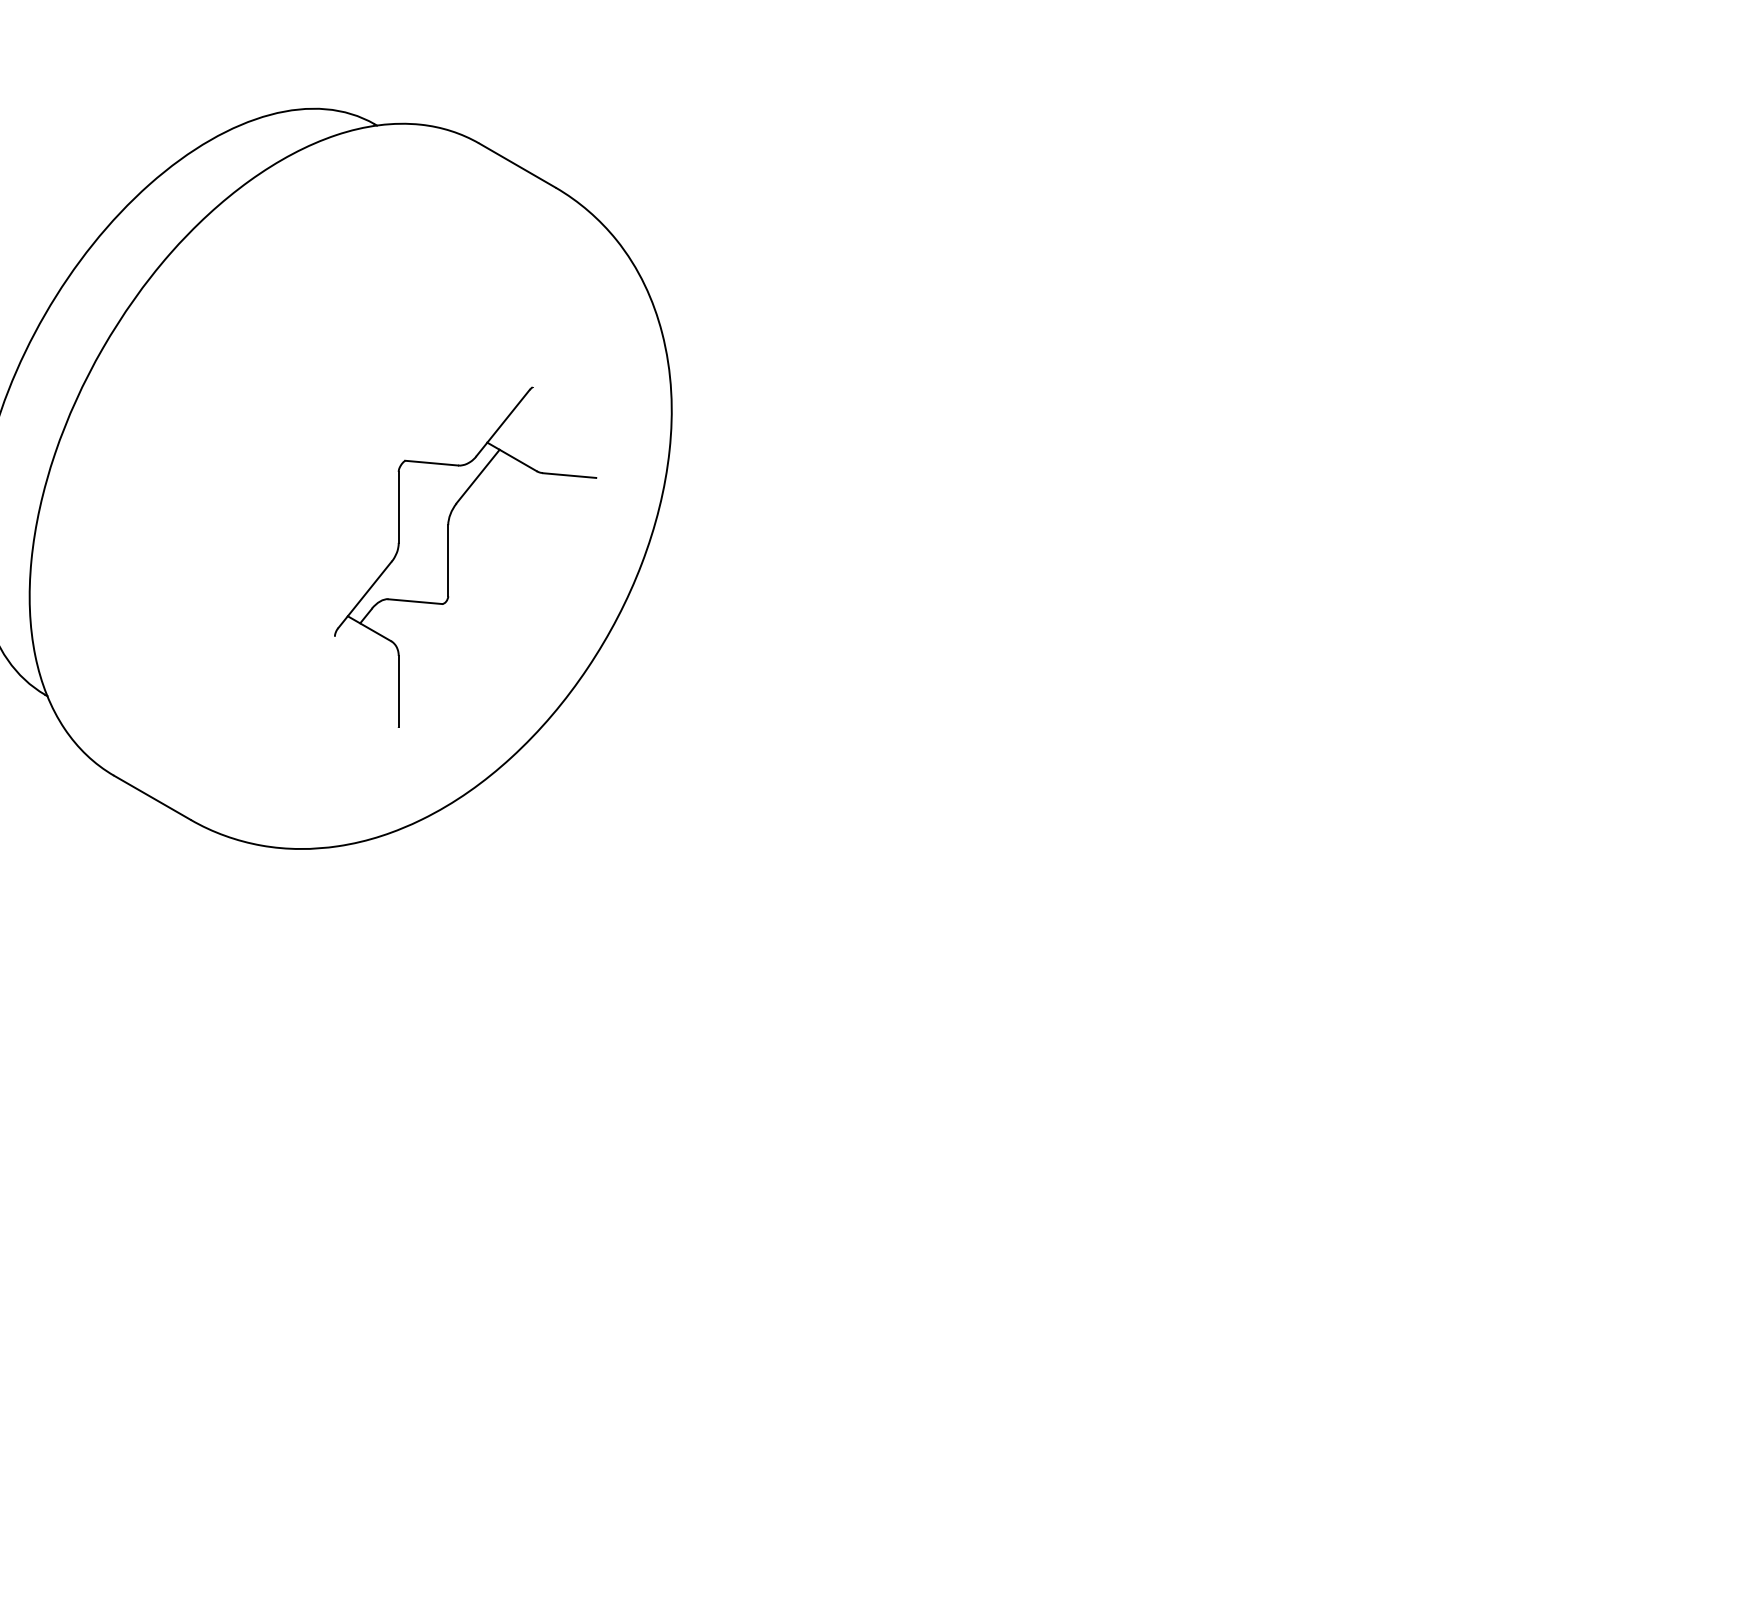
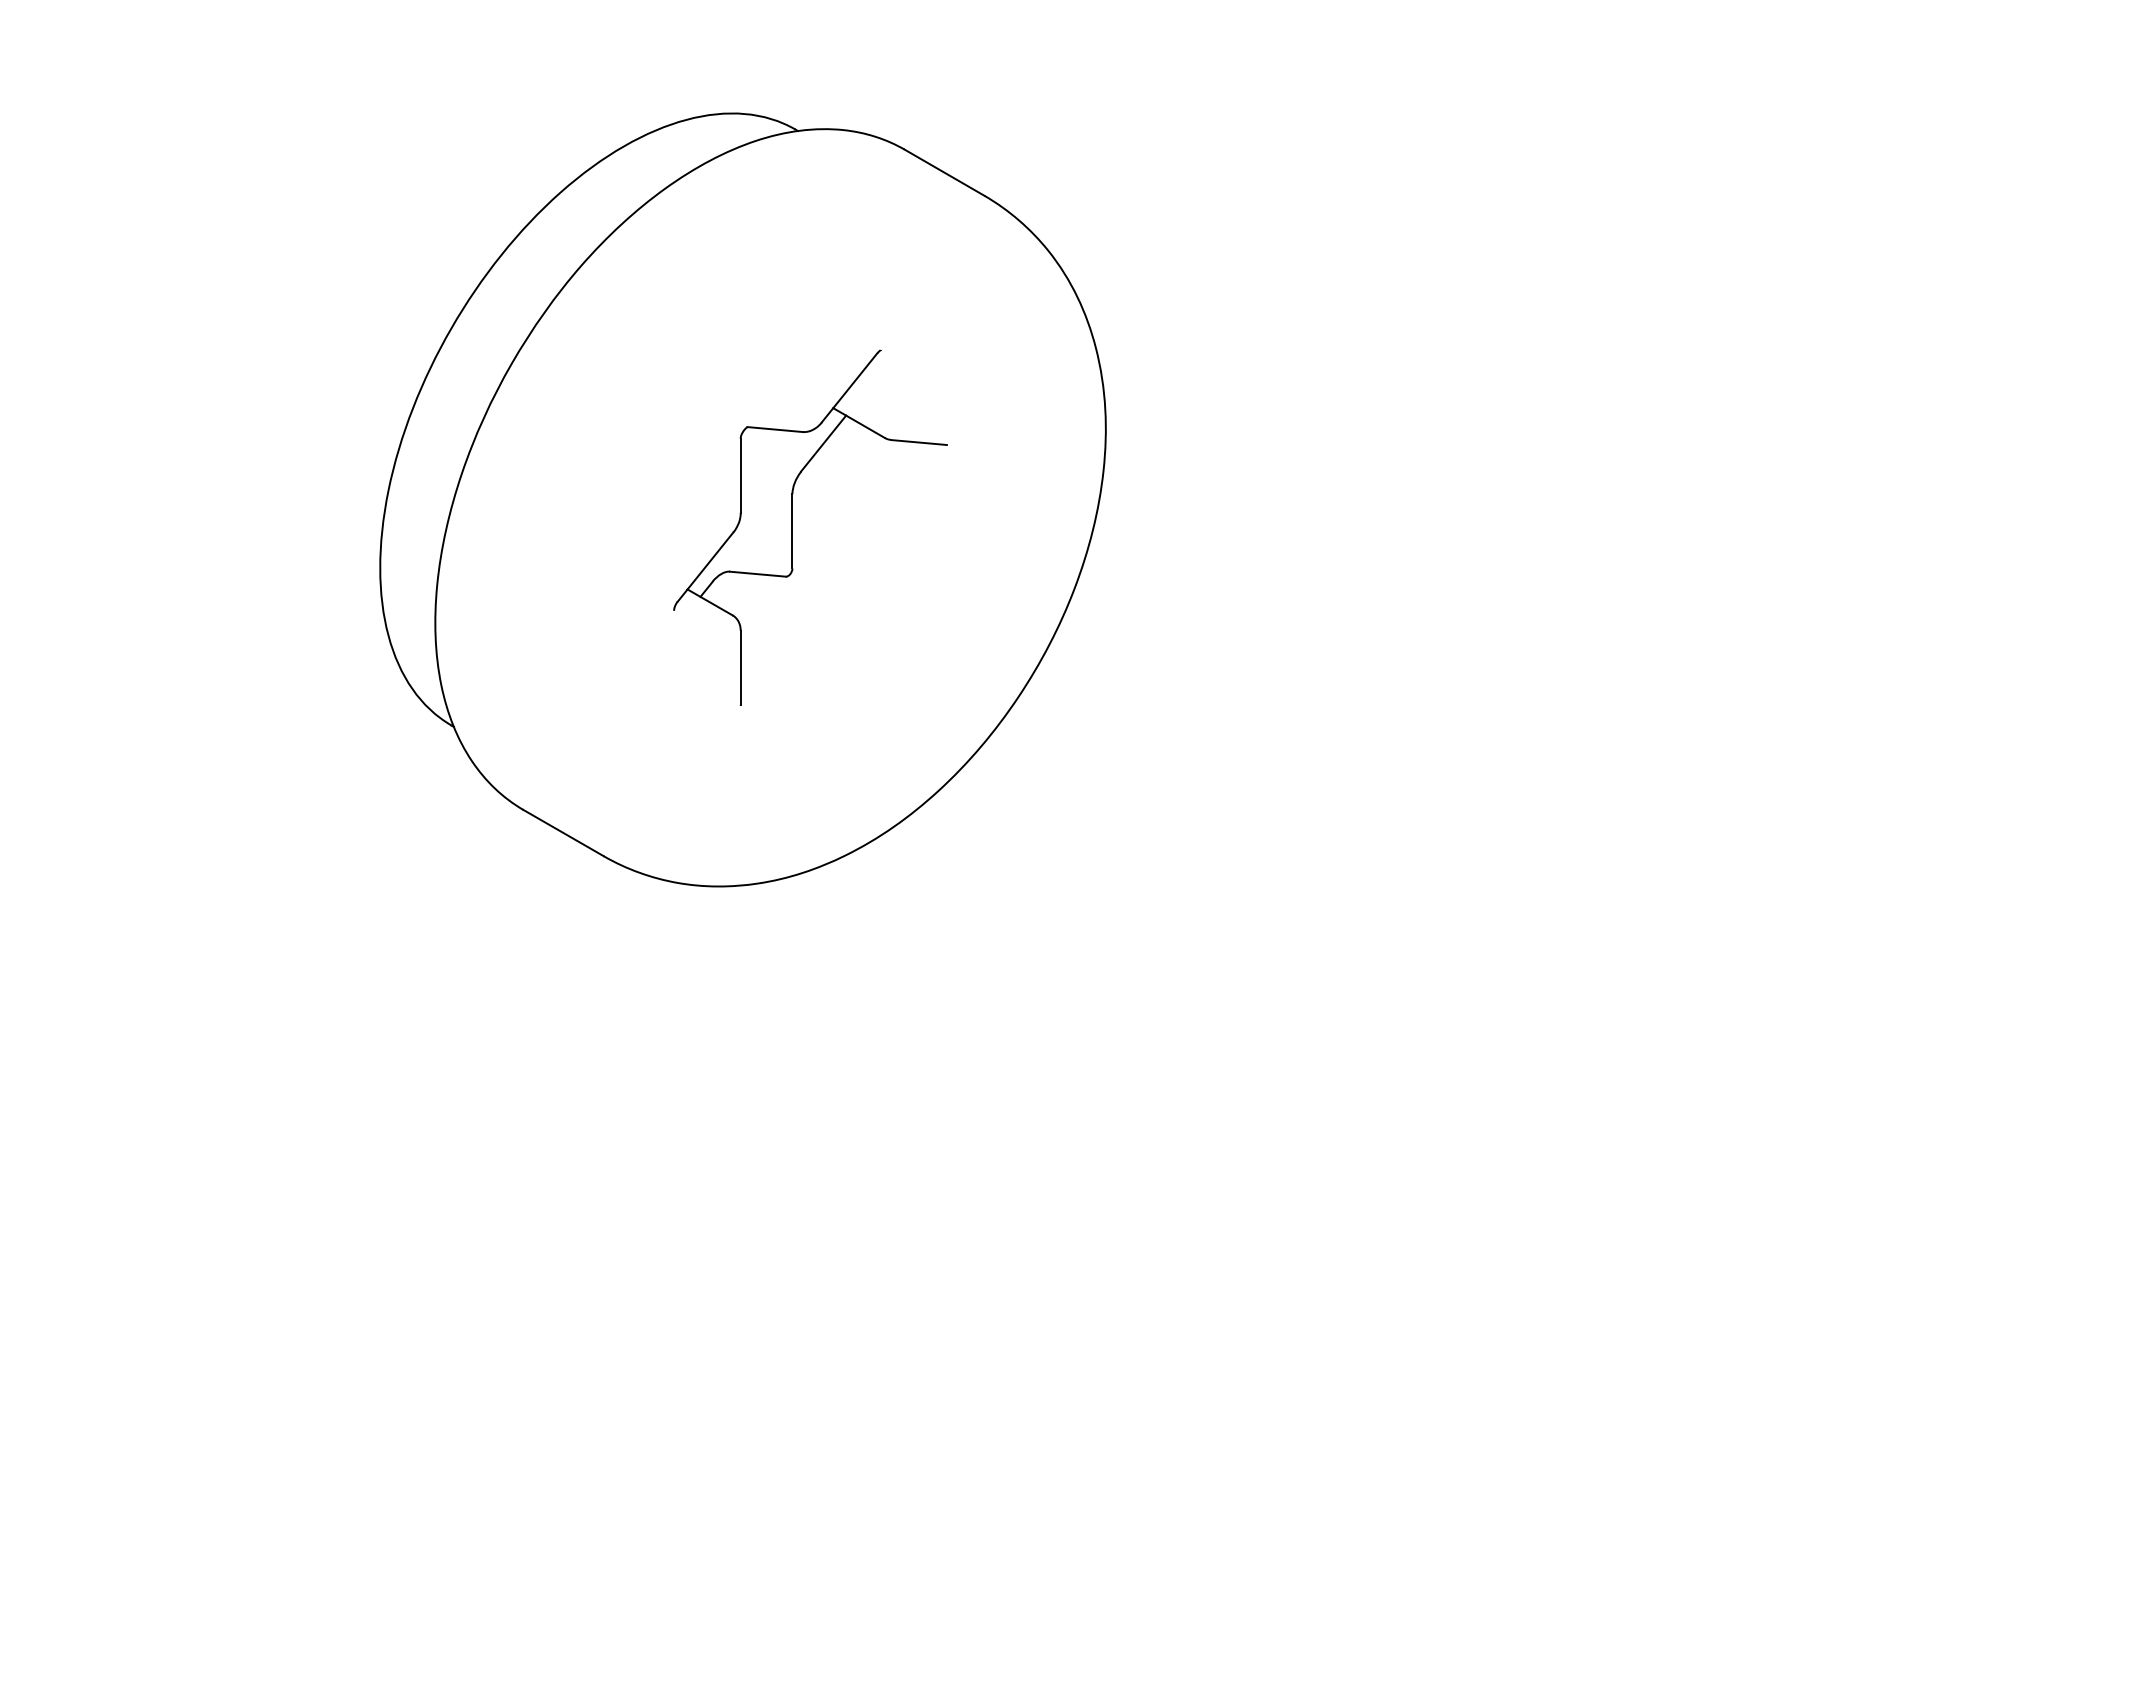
part: (448, 556) -> (792, 527), moved

